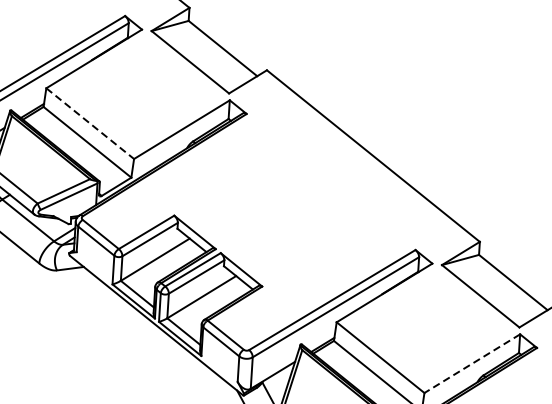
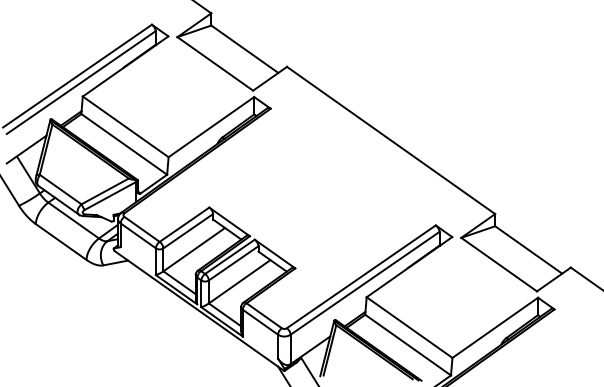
line: (90, 123) -> (125, 126), dashed -> solid
line: (471, 364) -> (494, 328), dashed -> solid

